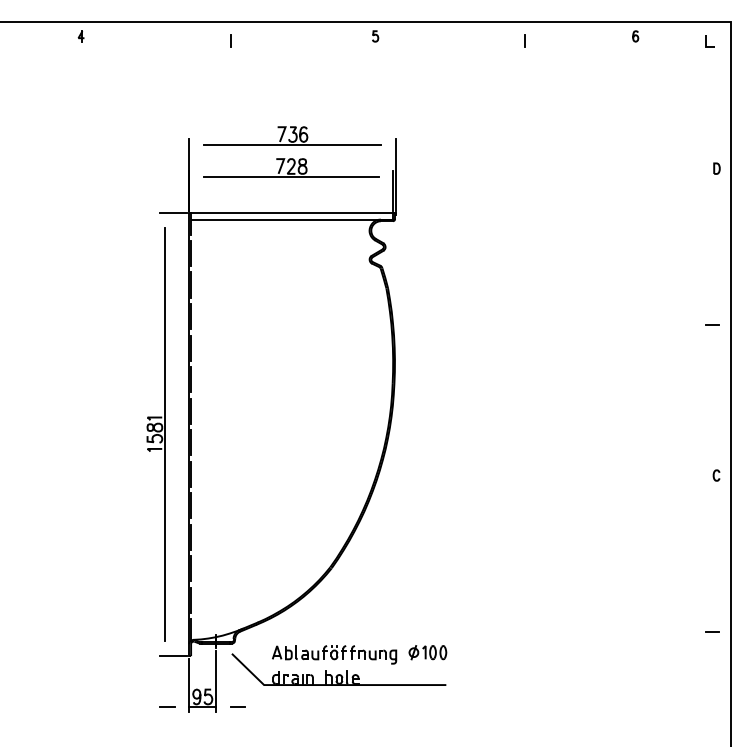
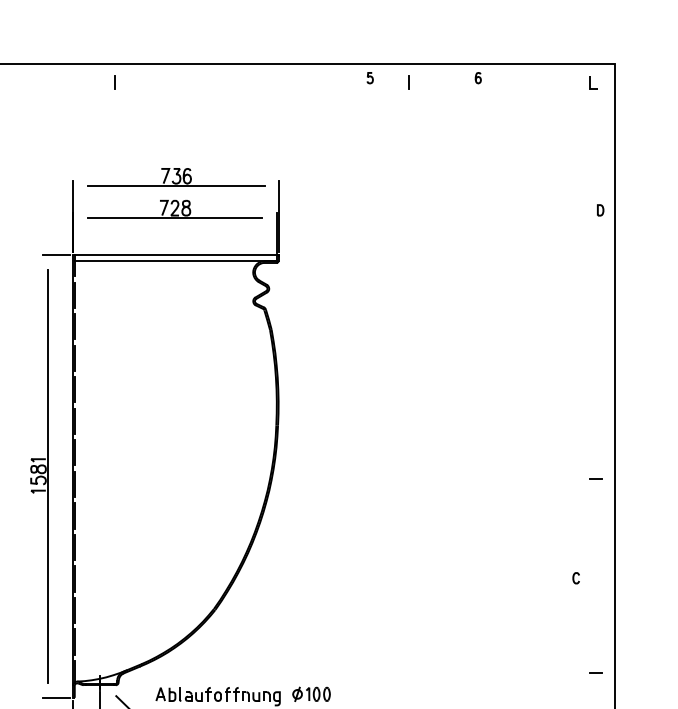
curve: (375, 35) -> (370, 77), moved
curve: (635, 36) -> (478, 78), moved
line: (712, 324) -> (596, 478), moved
curve: (714, 475) -> (574, 578), moved

